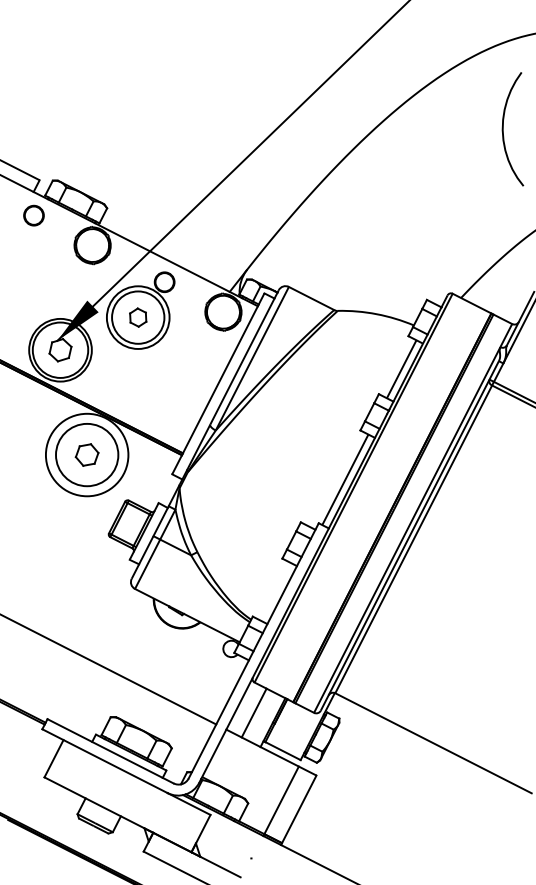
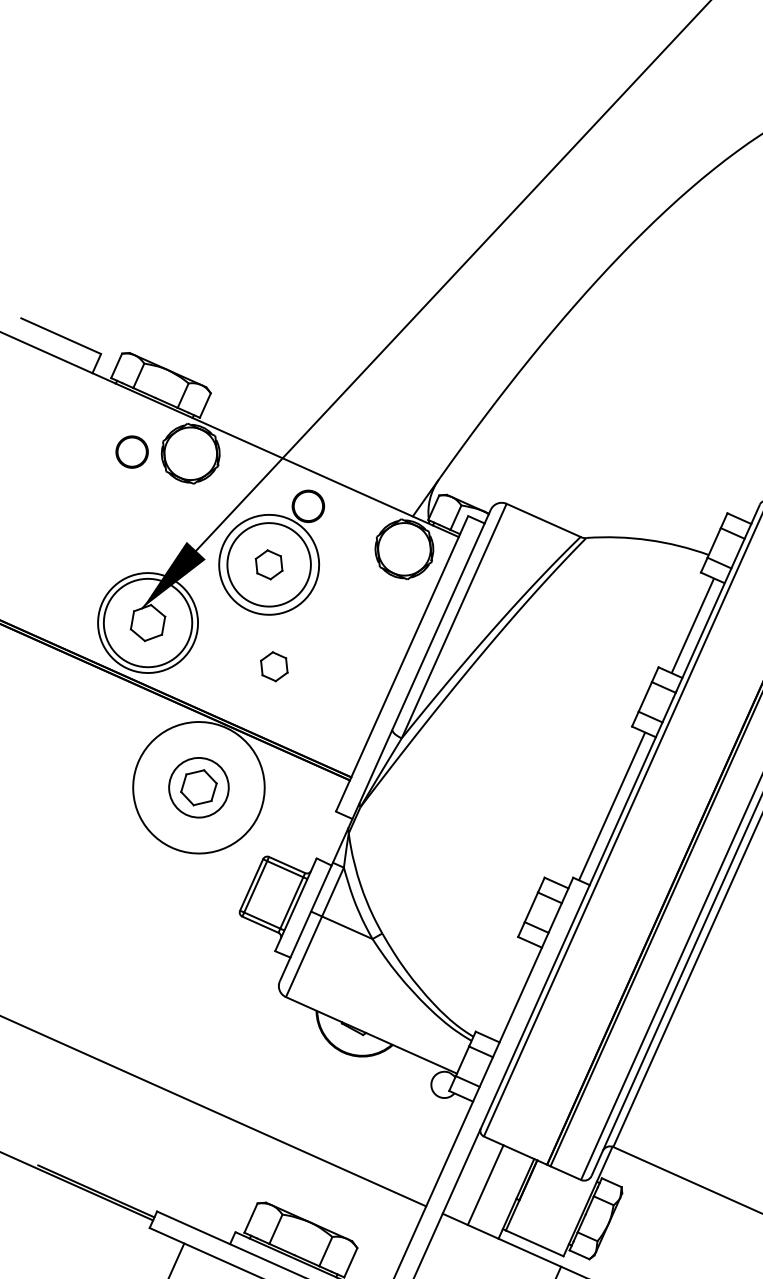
part: (33, 215) -> (131, 451), moved
part: (138, 381) -> (274, 666), added
circle: (87, 454) -> (199, 786), size x0.6

